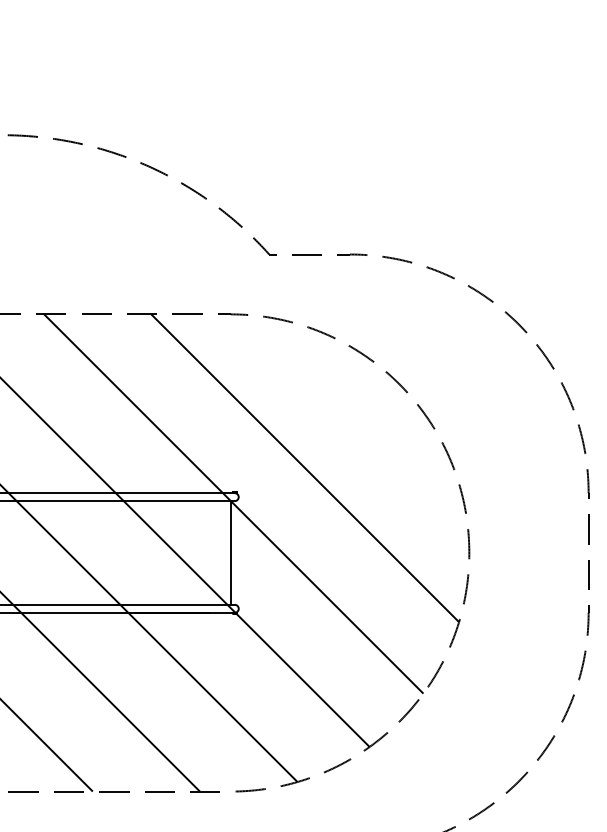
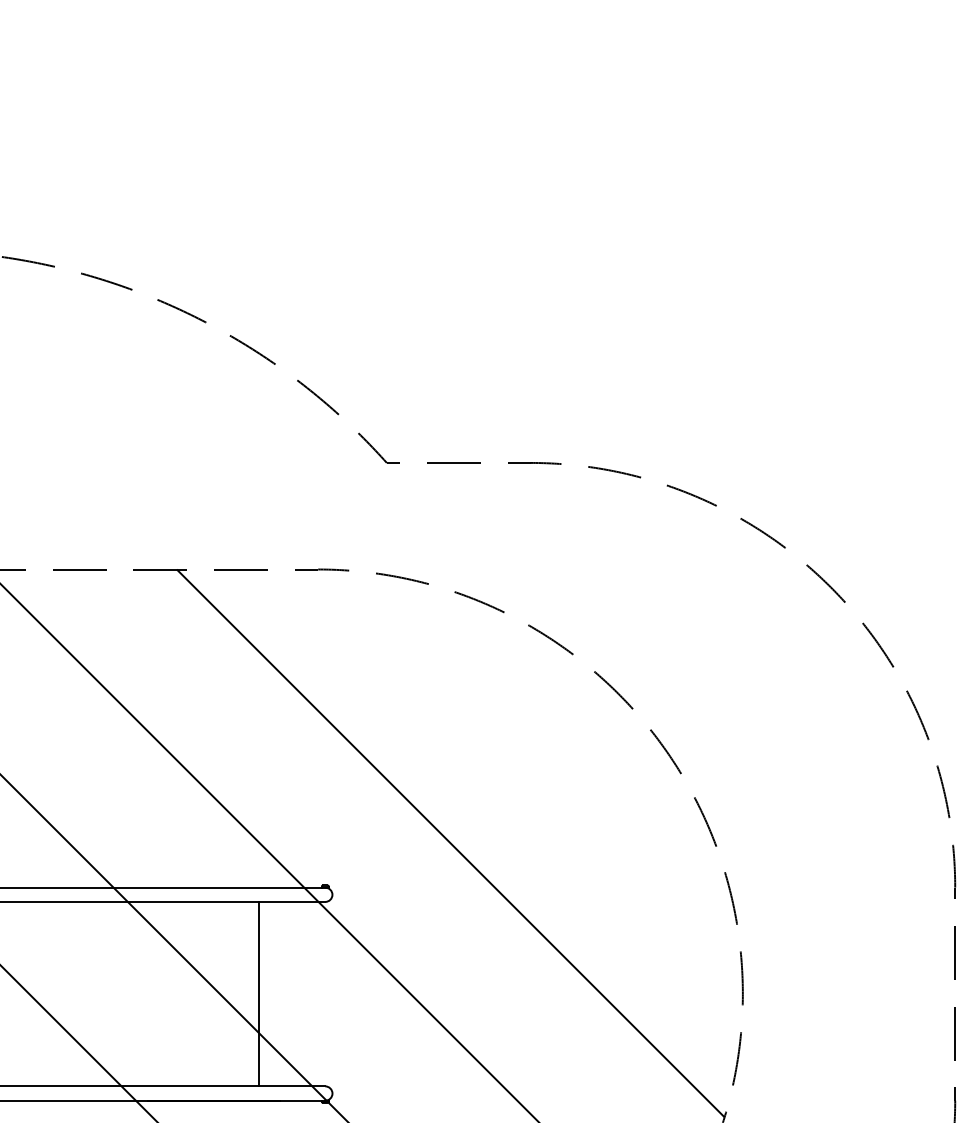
line: (230, 552) -> (259, 993), moved

